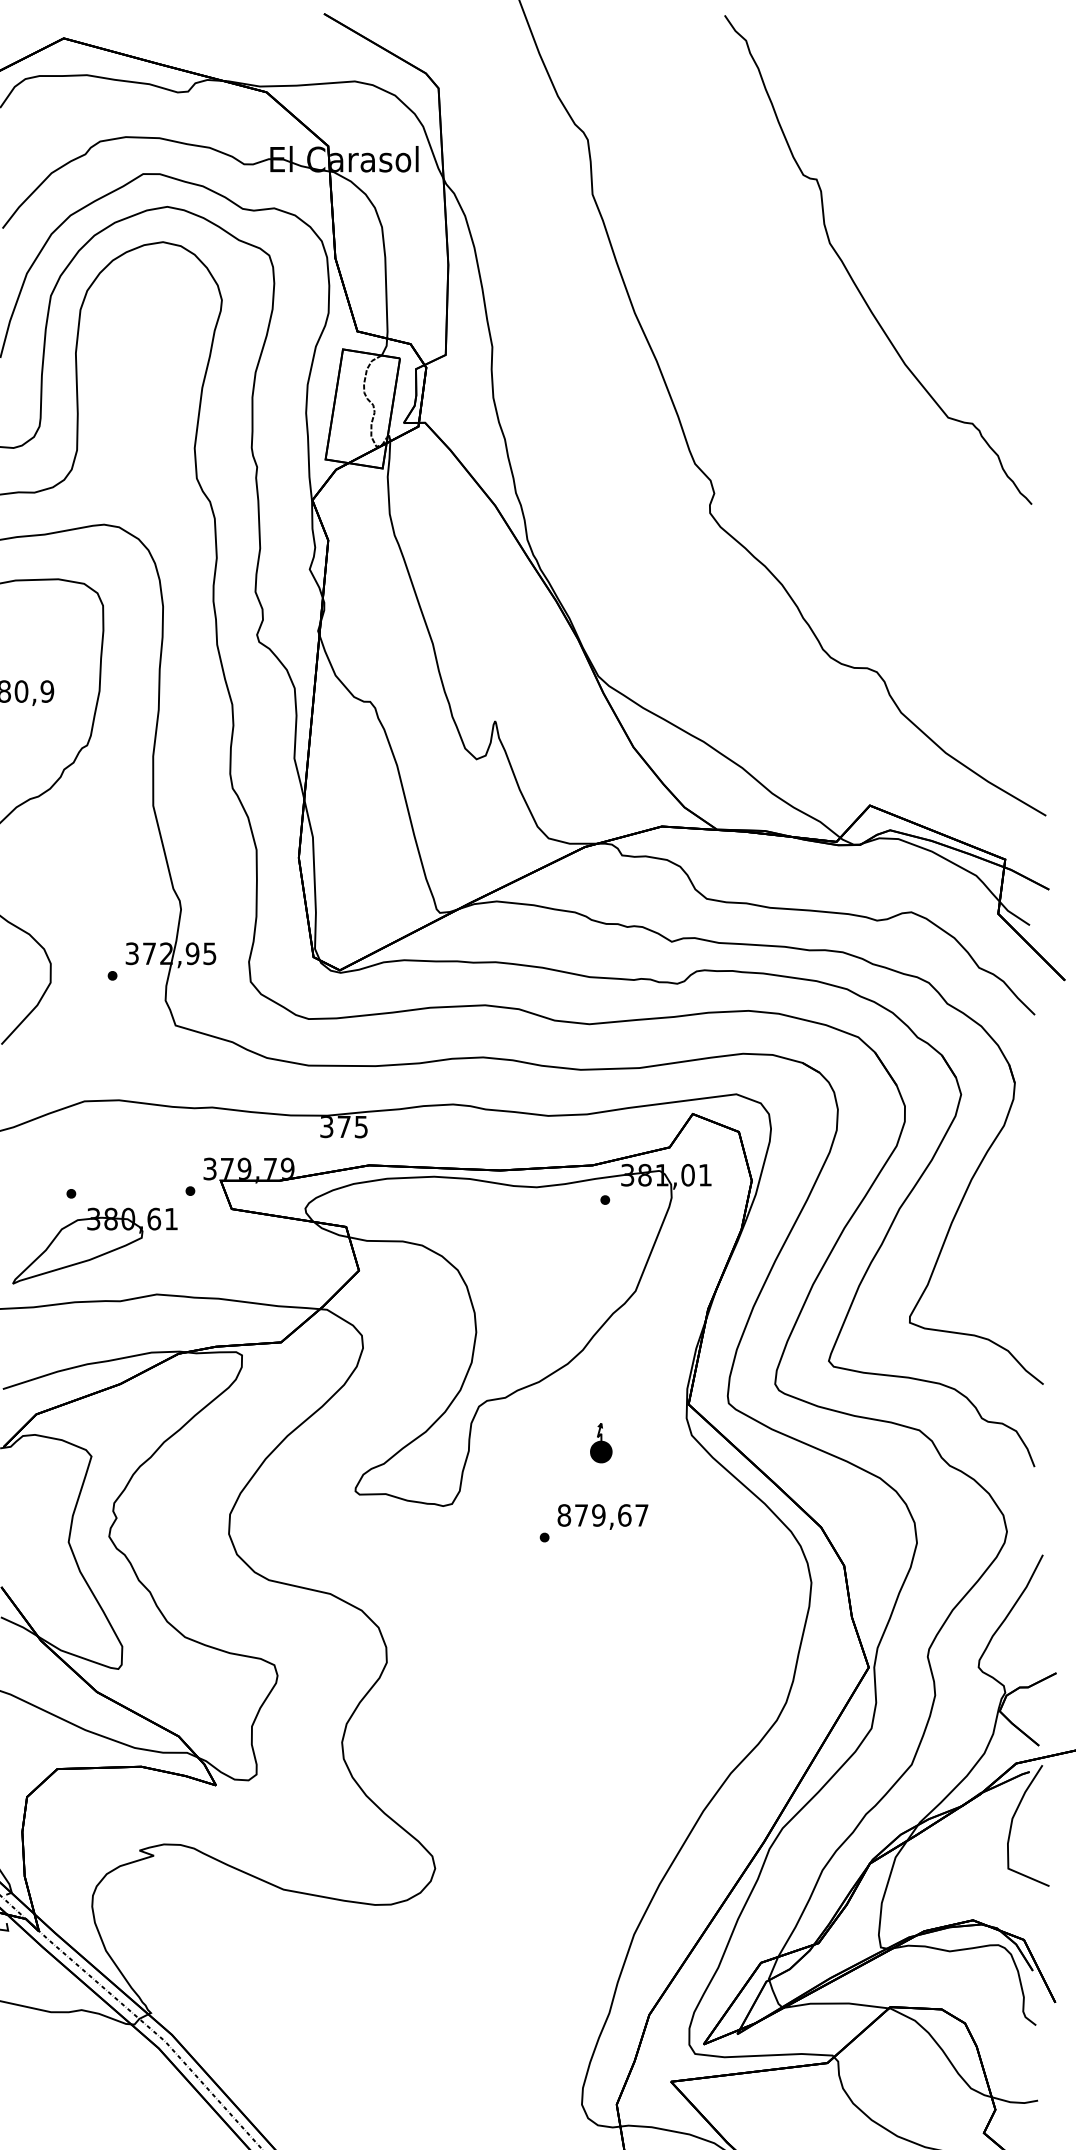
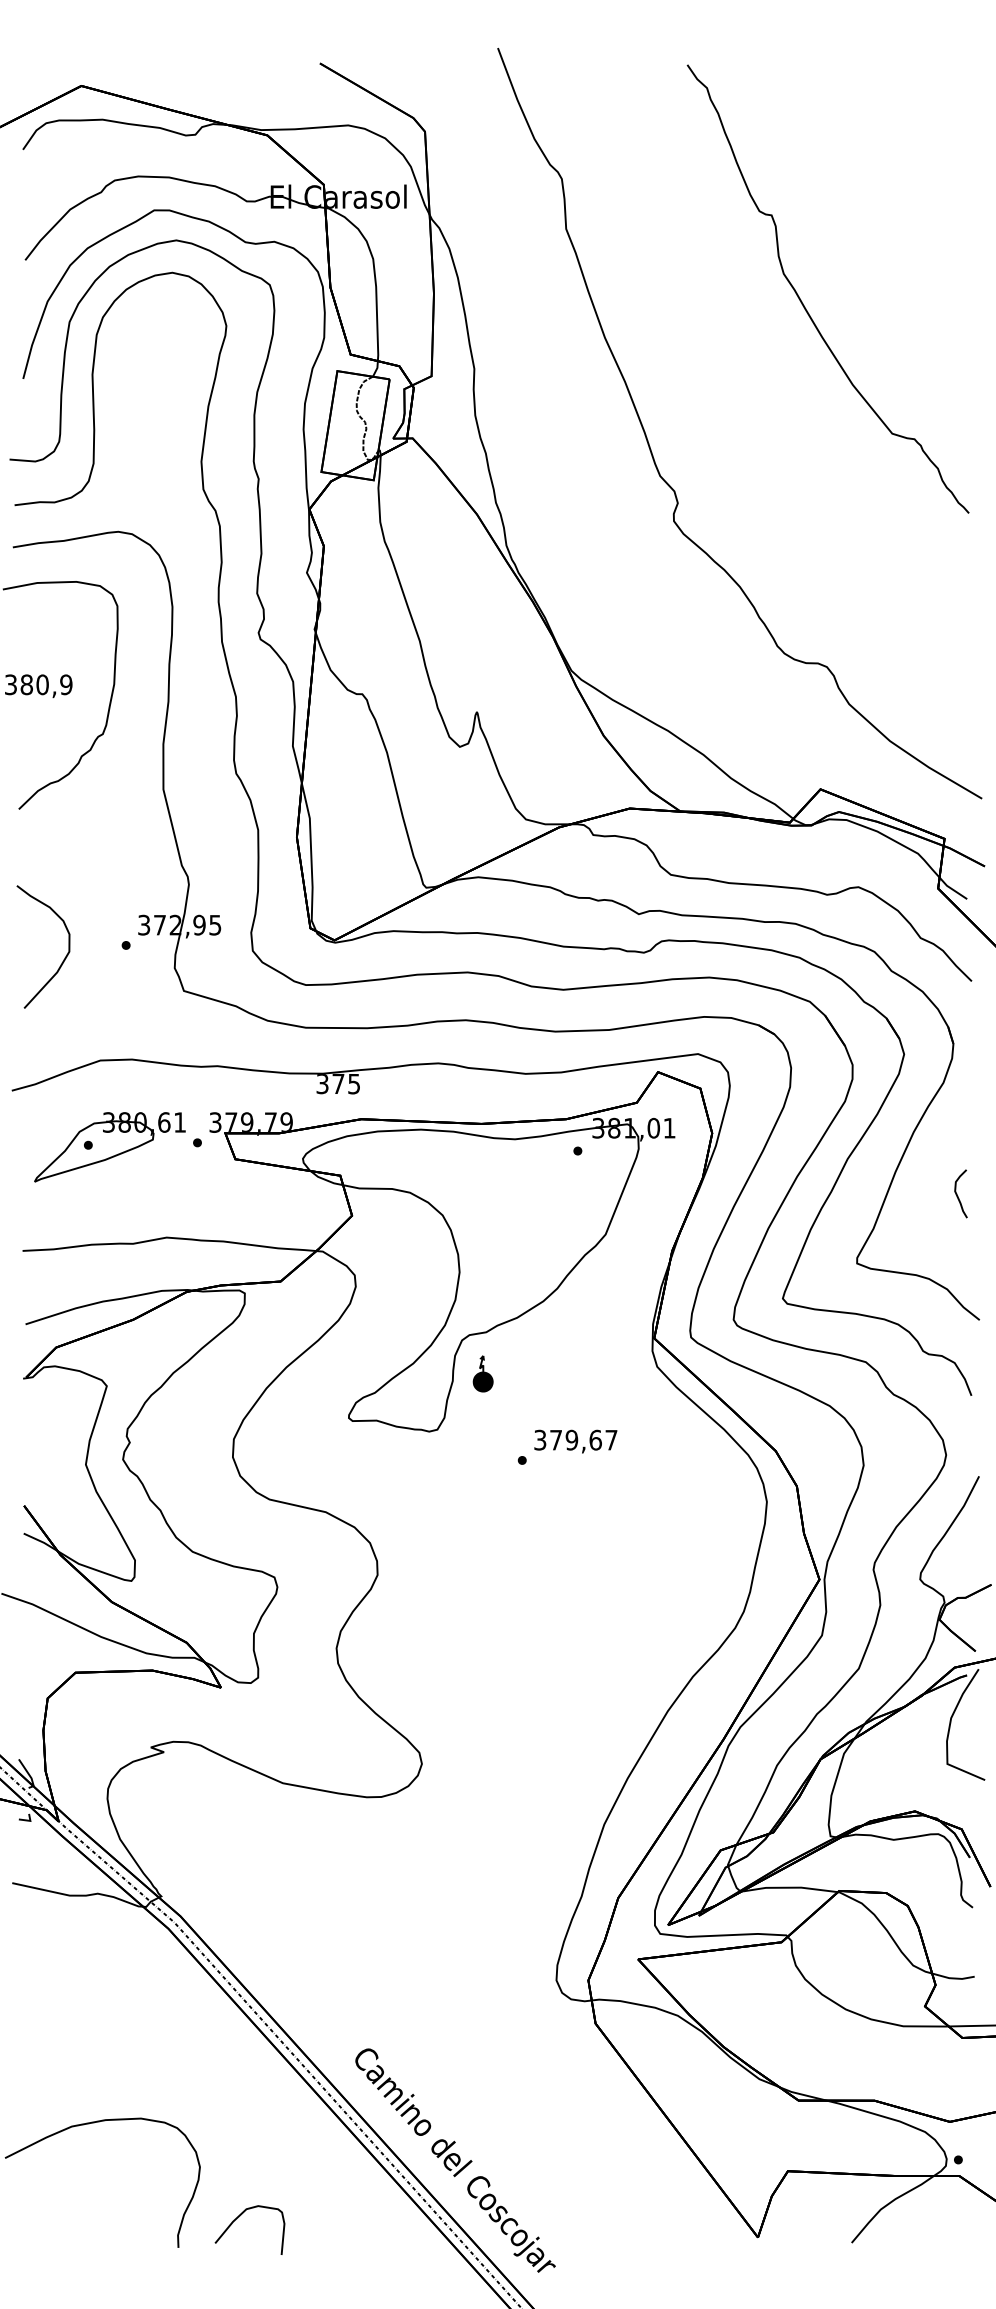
part: (94, 1246) -> (109, 1147), moved
curve: (1019, 1246) -> (957, 1193), added
part: (600, 1442) -> (482, 1373), moved
text: (564, 1514) -> (540, 1439), 879,67 -> 379,67

